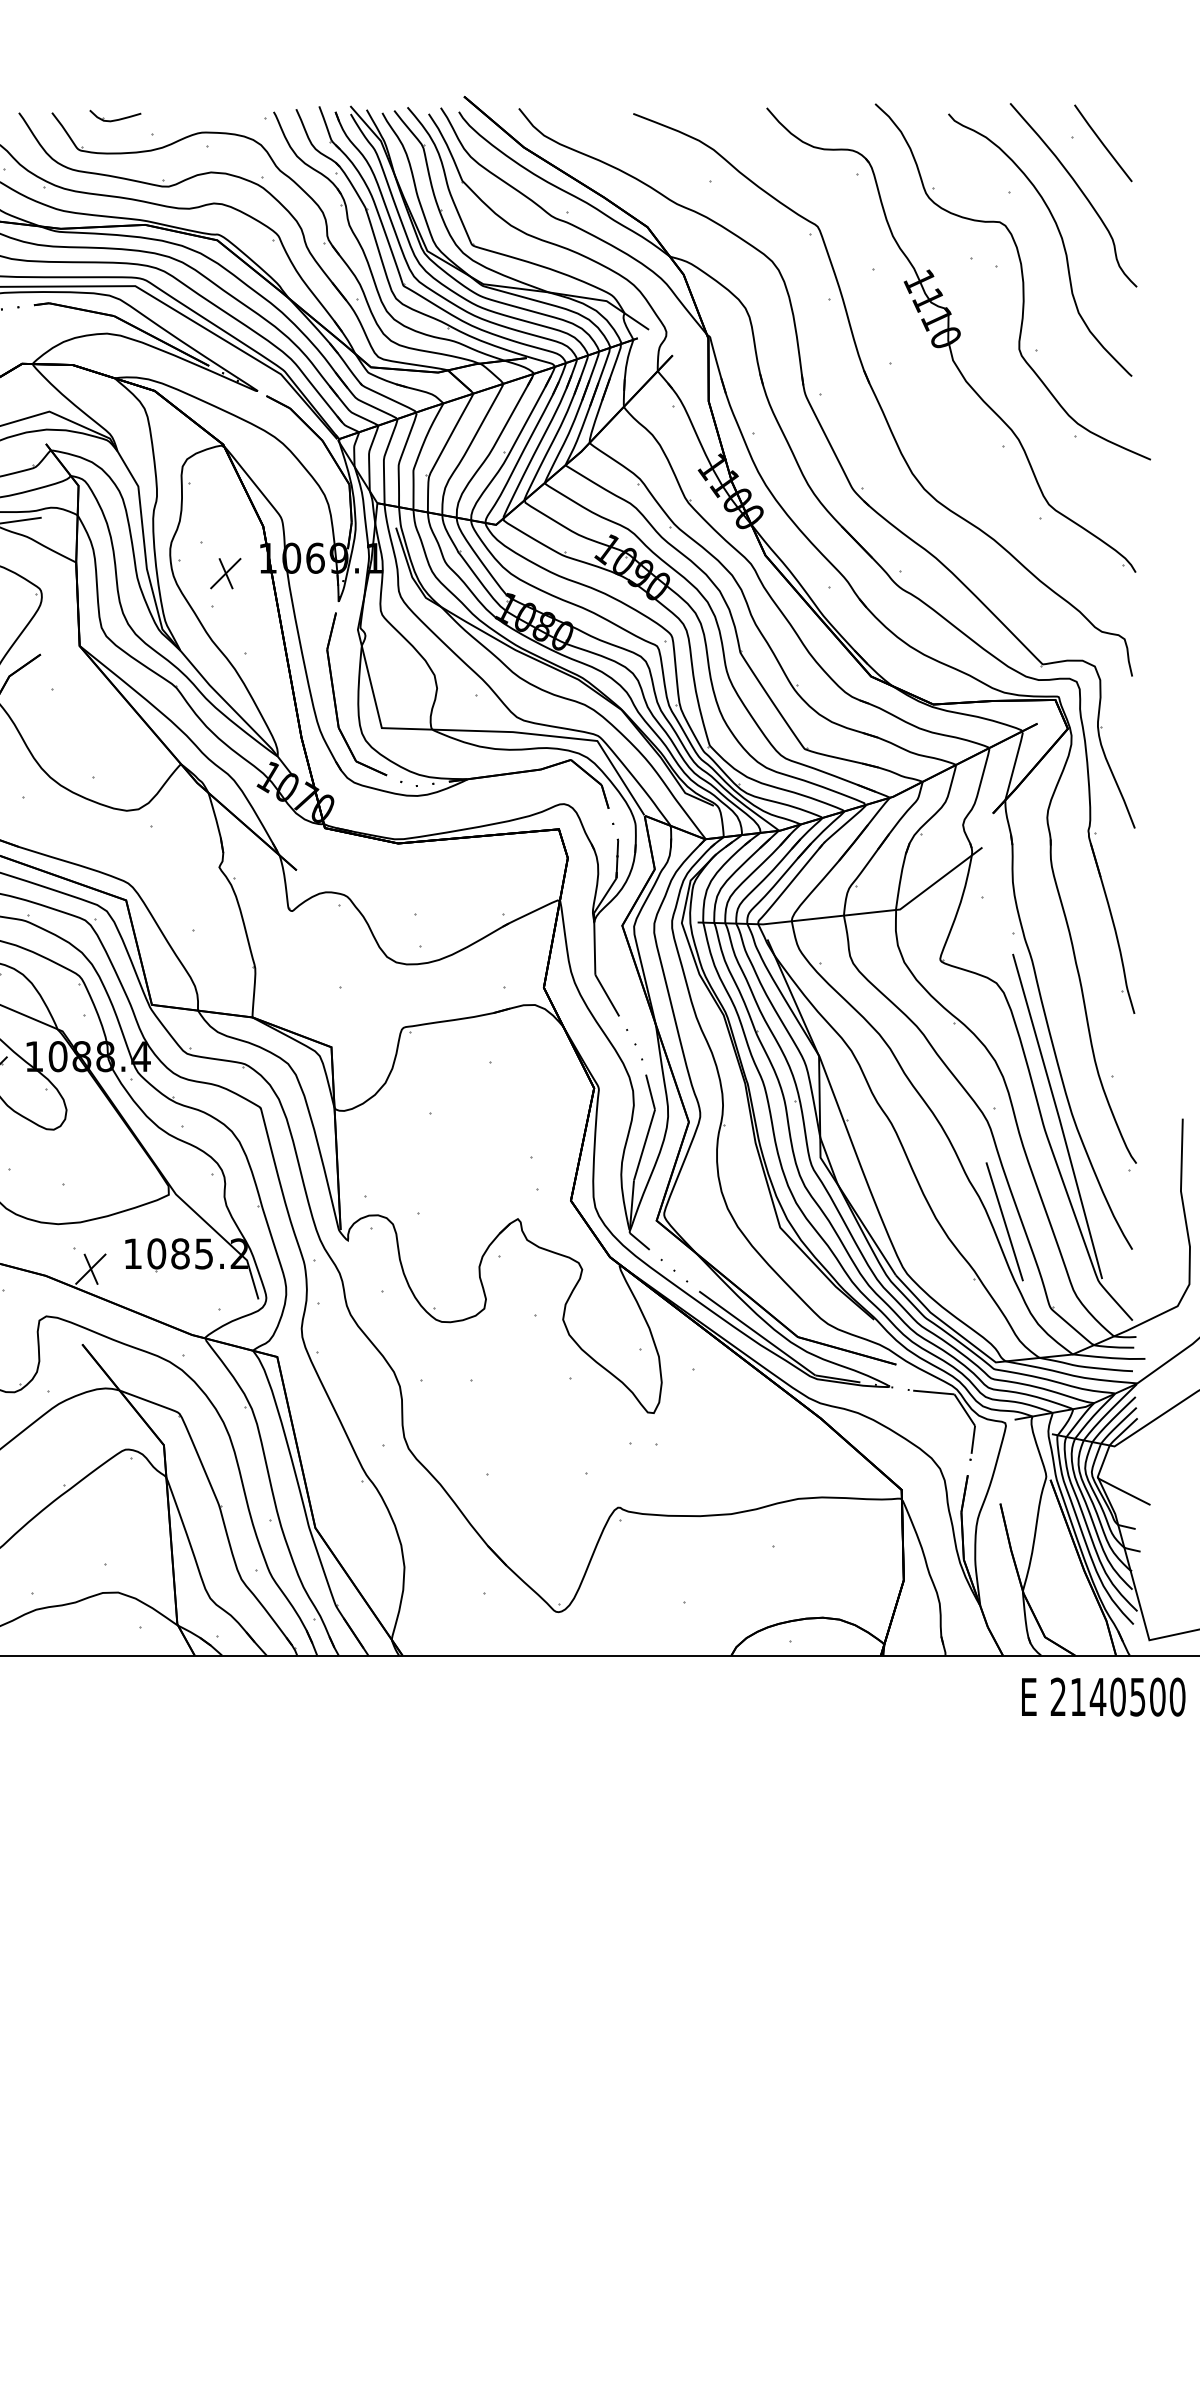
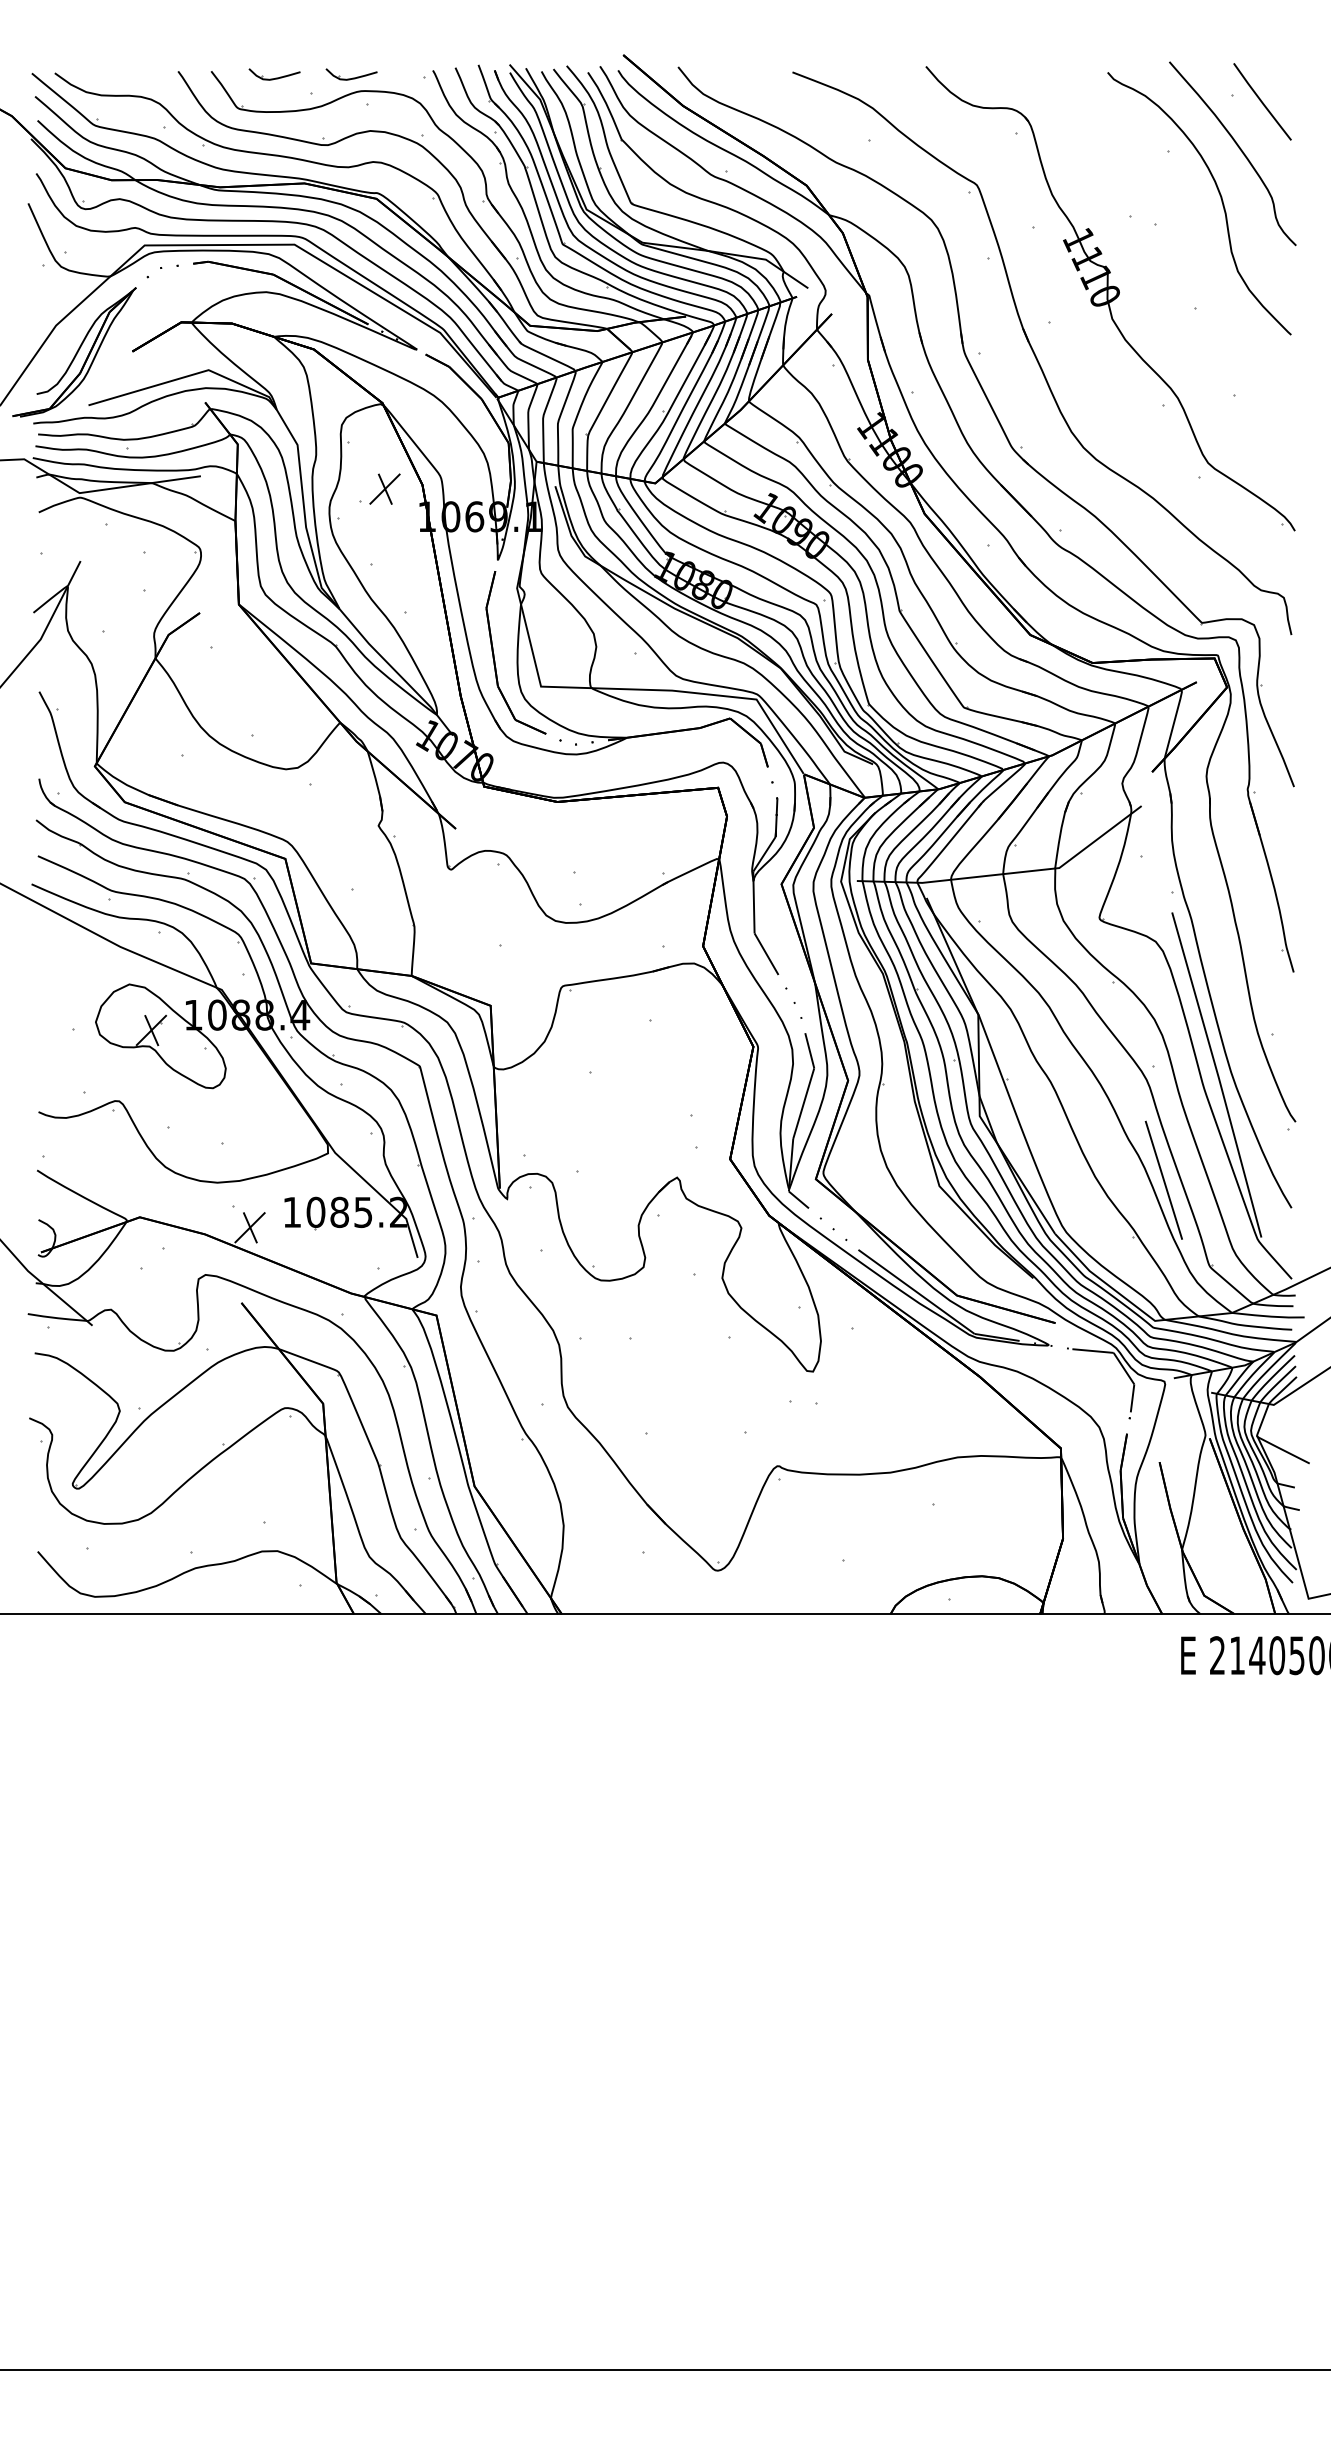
part: (192, 115) -> (351, 74), added
part: (1022, 281) -> (1181, 240), removed
part: (225, 572) -> (384, 488), moved

